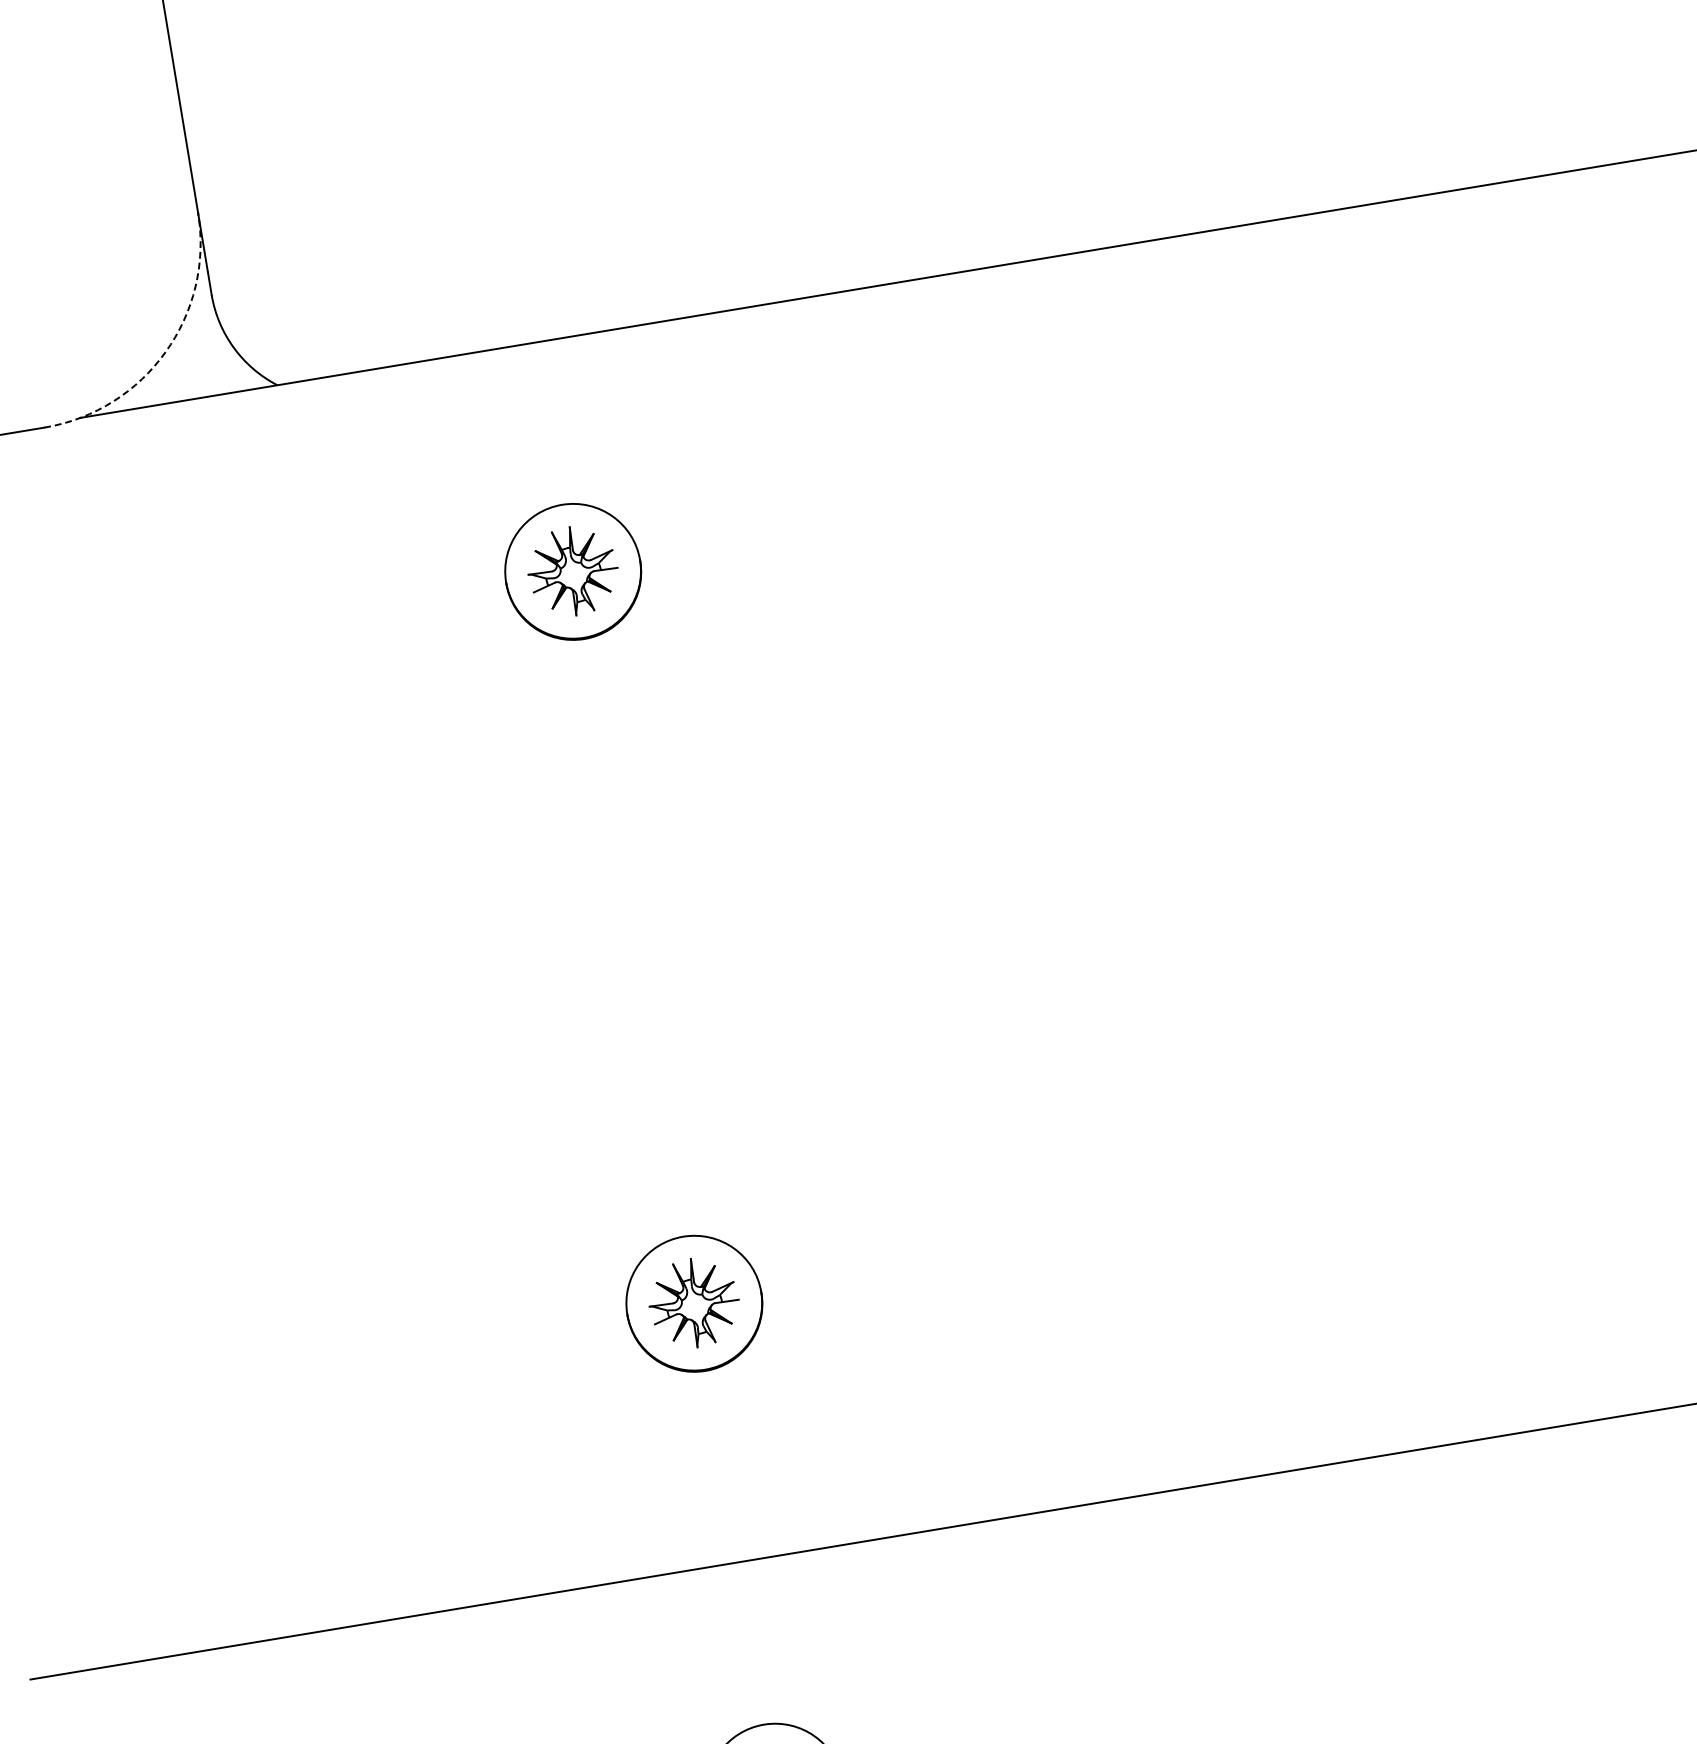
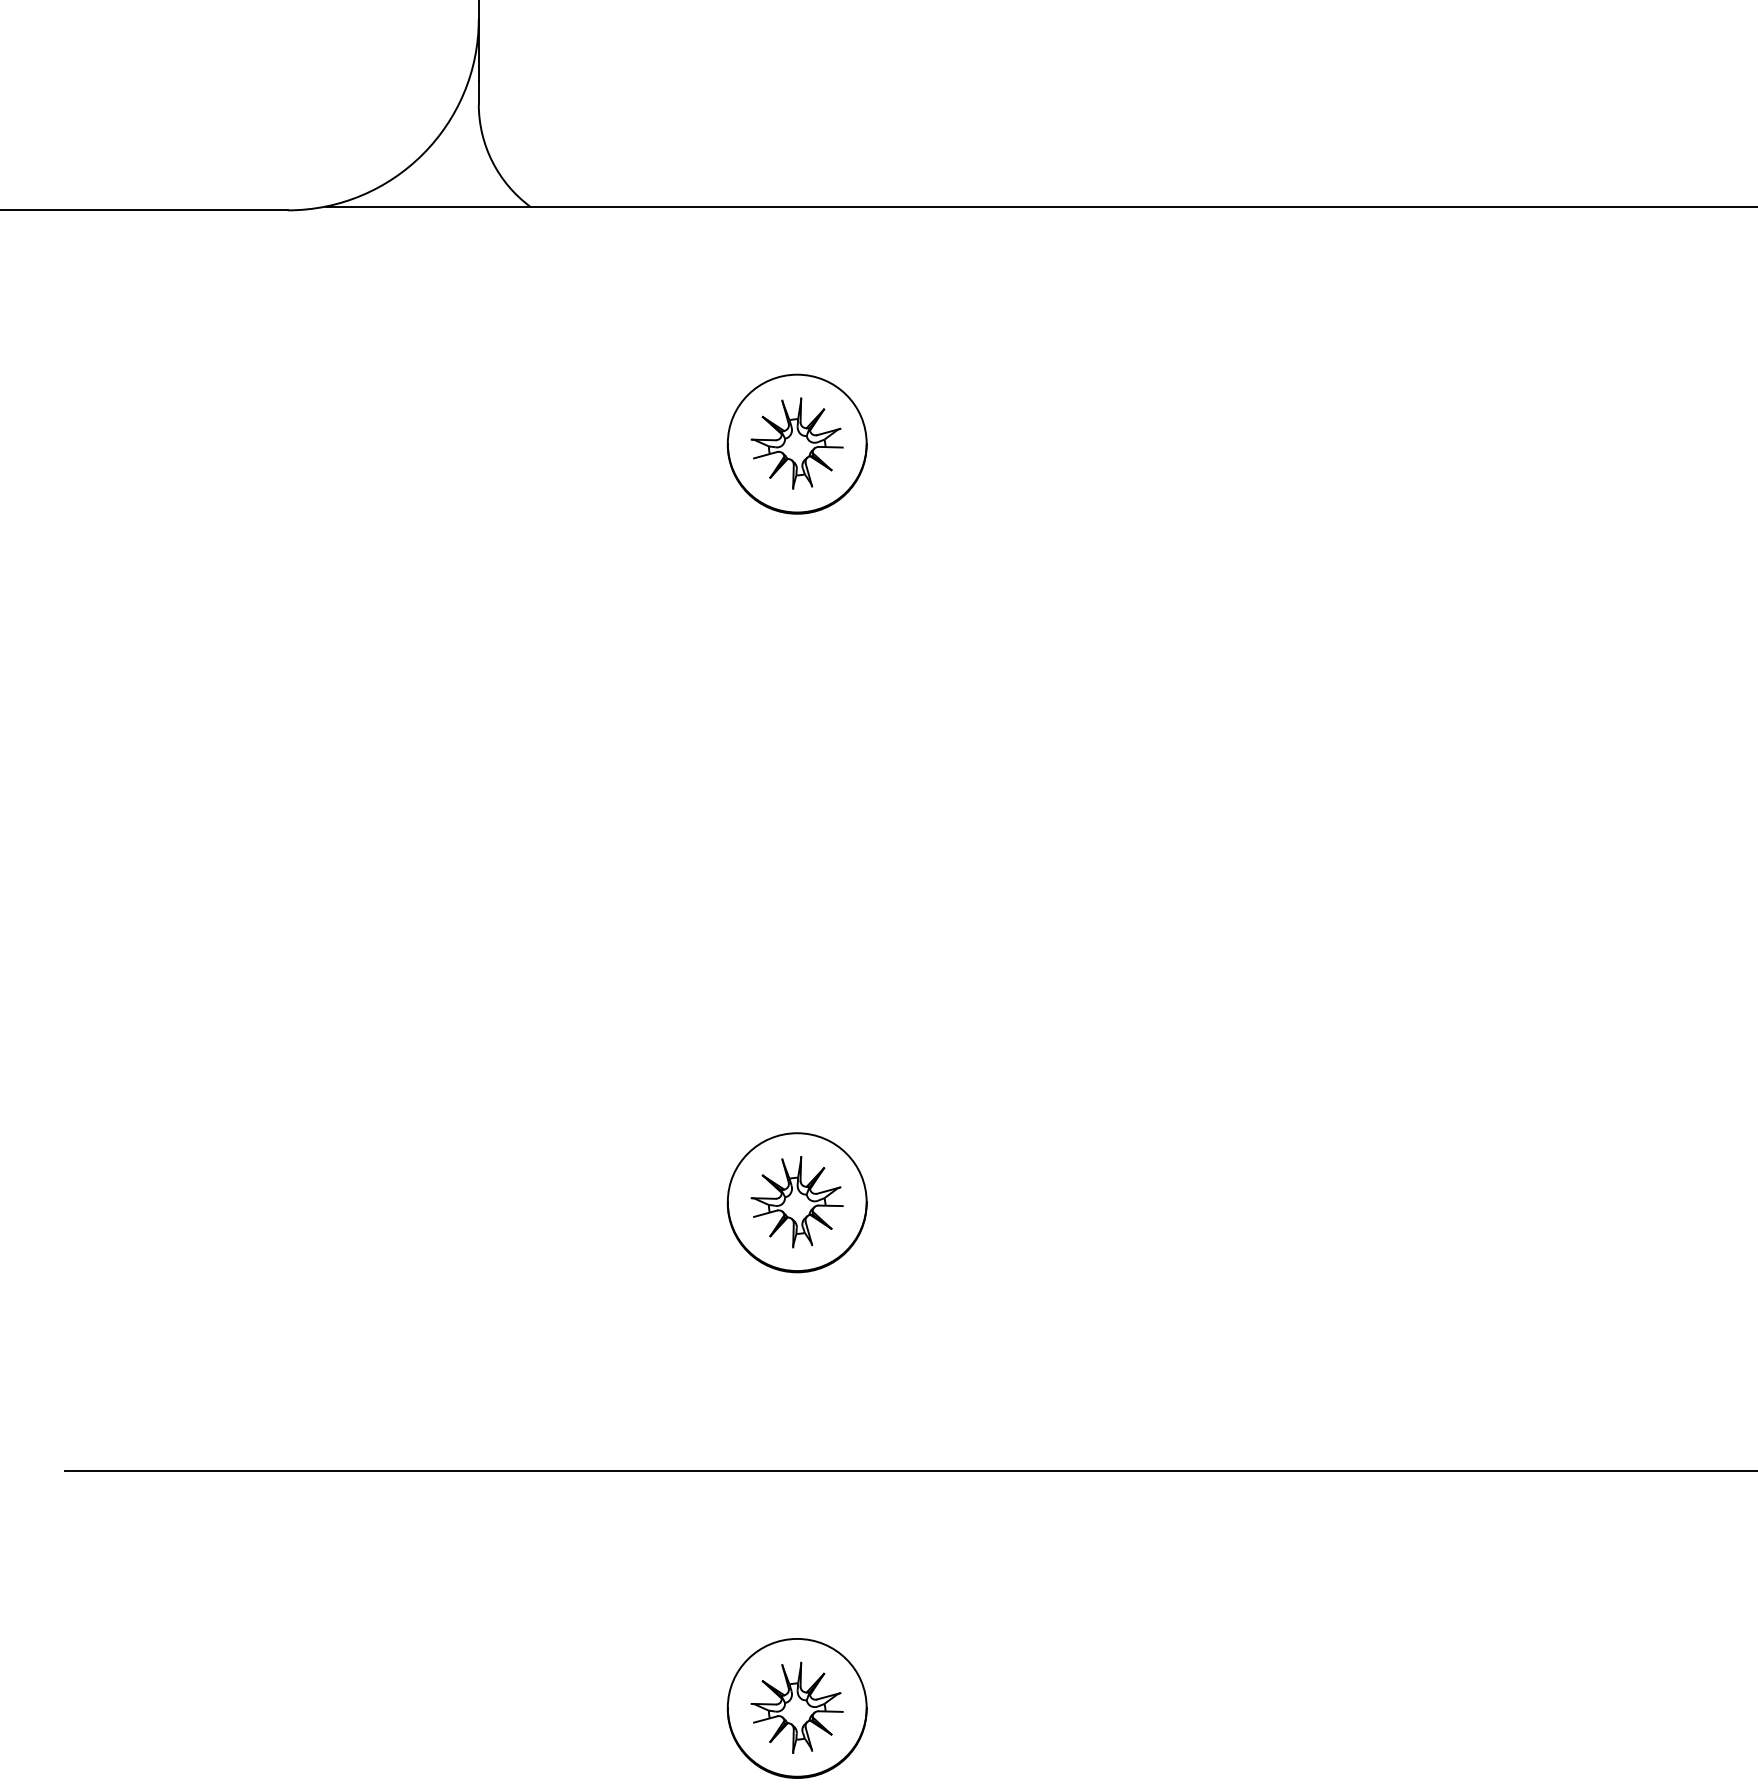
arc: (165, 352) -> (422, 154), dashed -> solid

